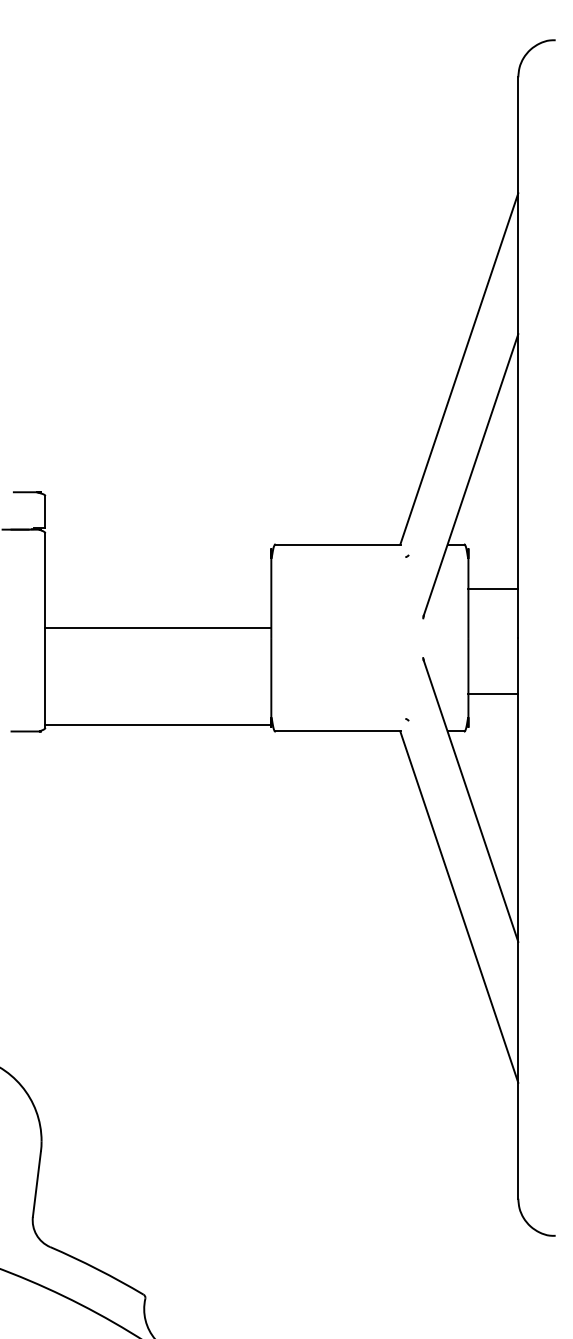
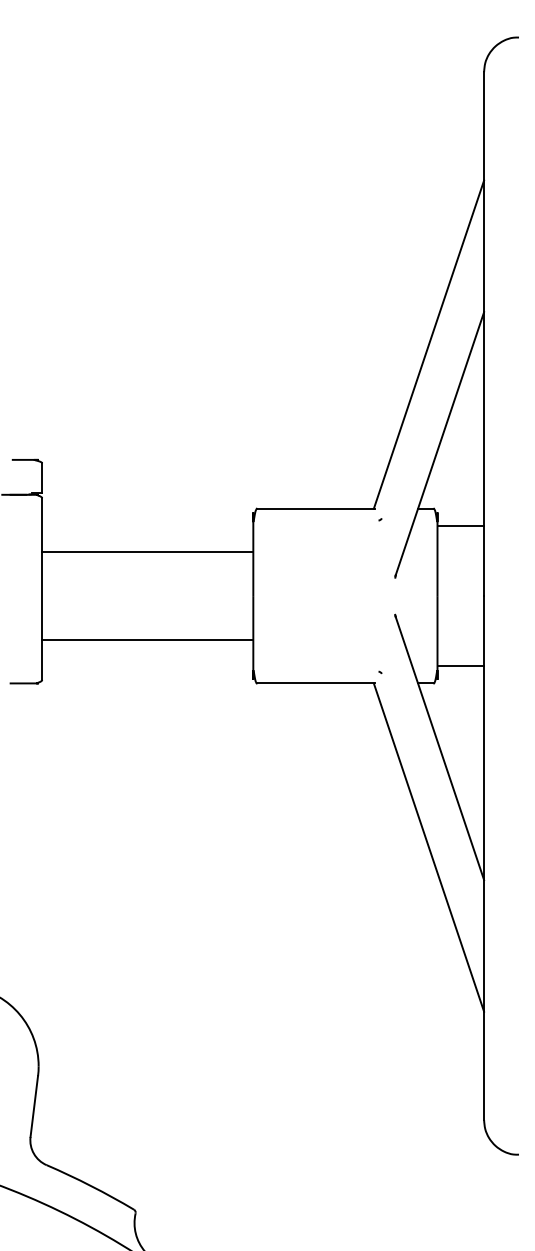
line: (493, 589) -> (460, 526), moved
line: (158, 627) -> (147, 552), moved
line: (493, 693) -> (460, 665), moved
line: (158, 725) -> (147, 639), moved

